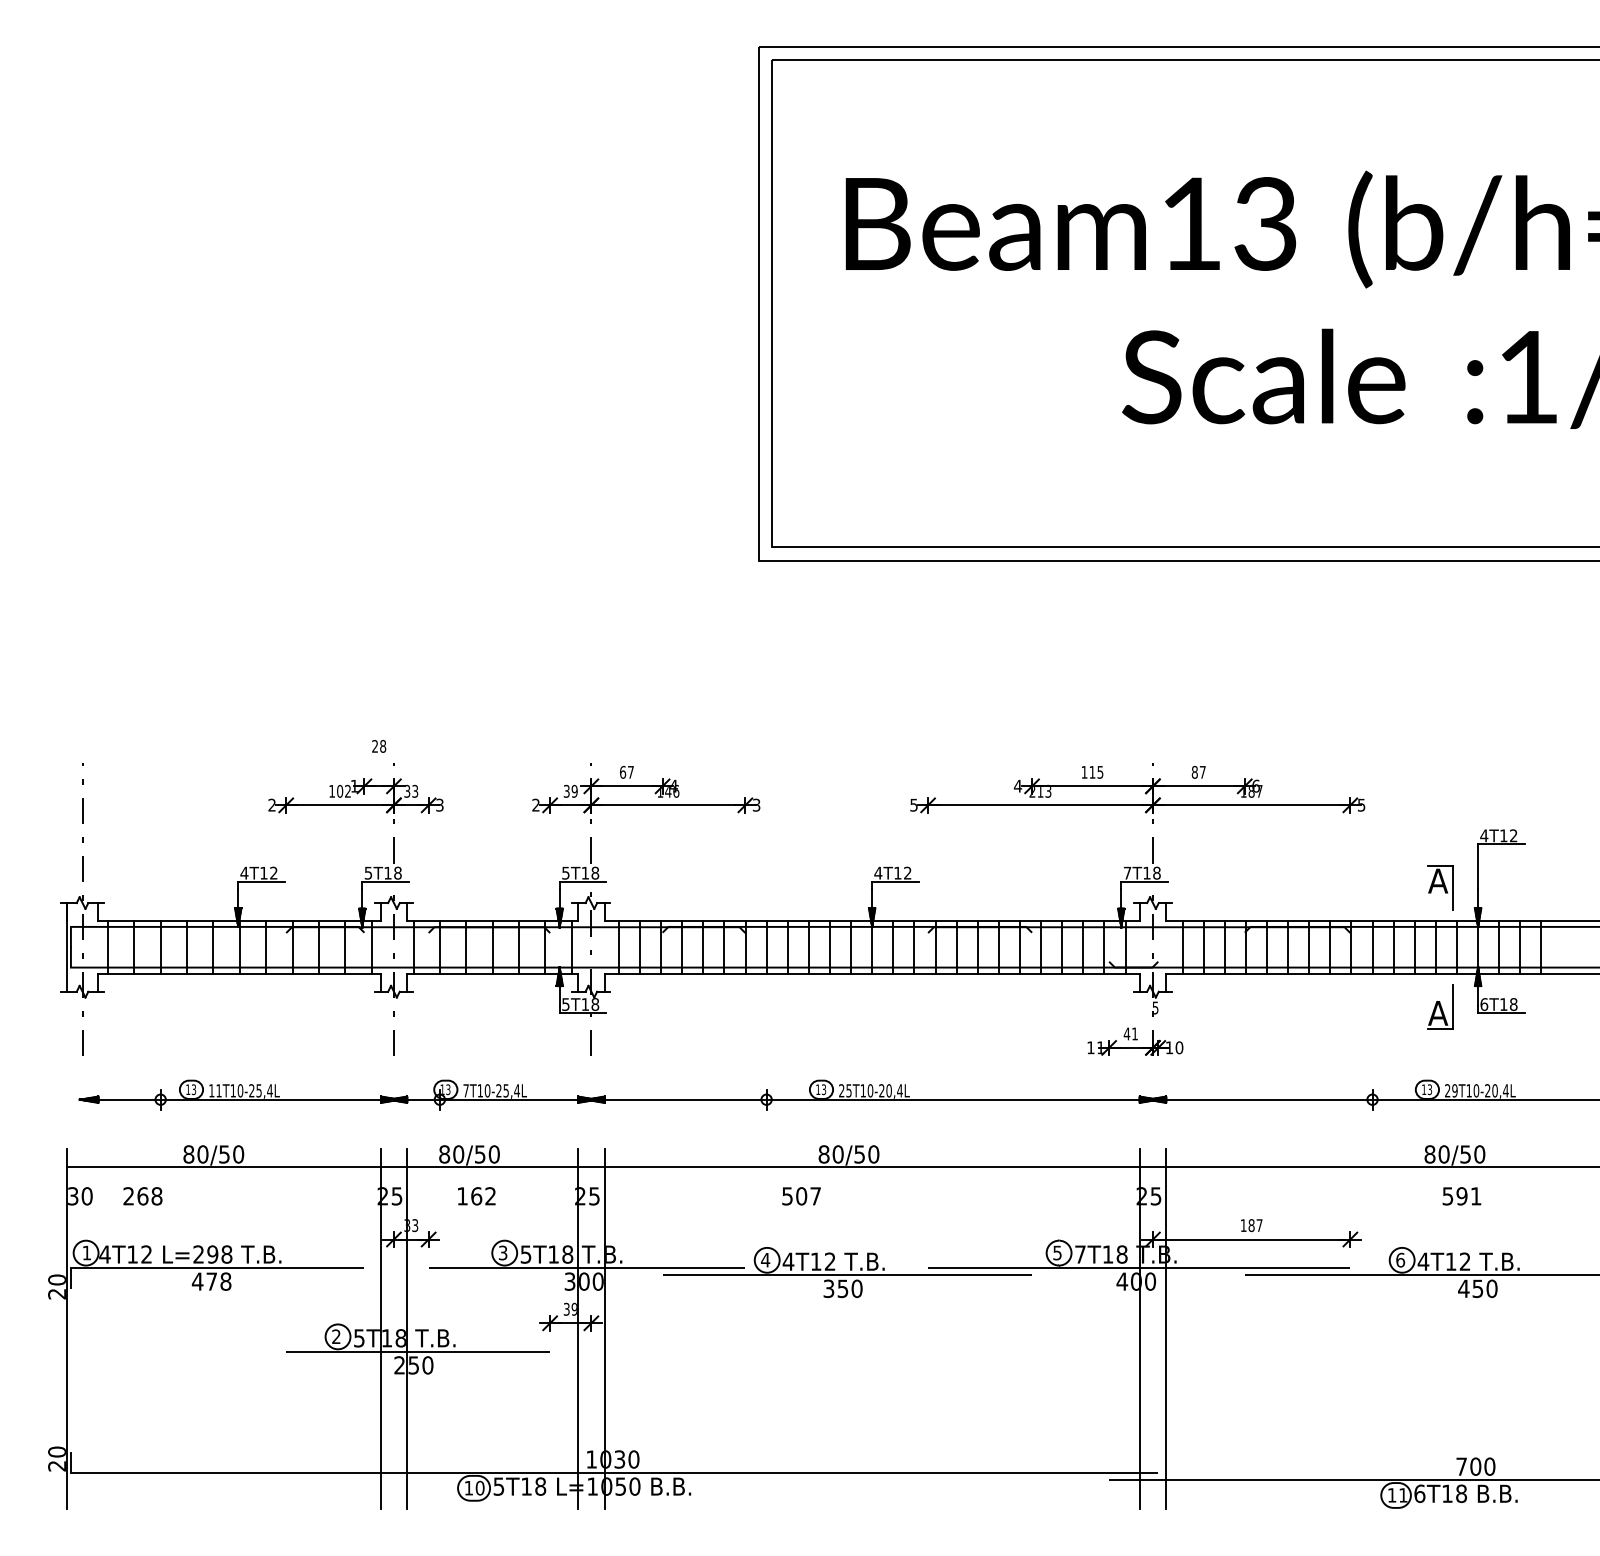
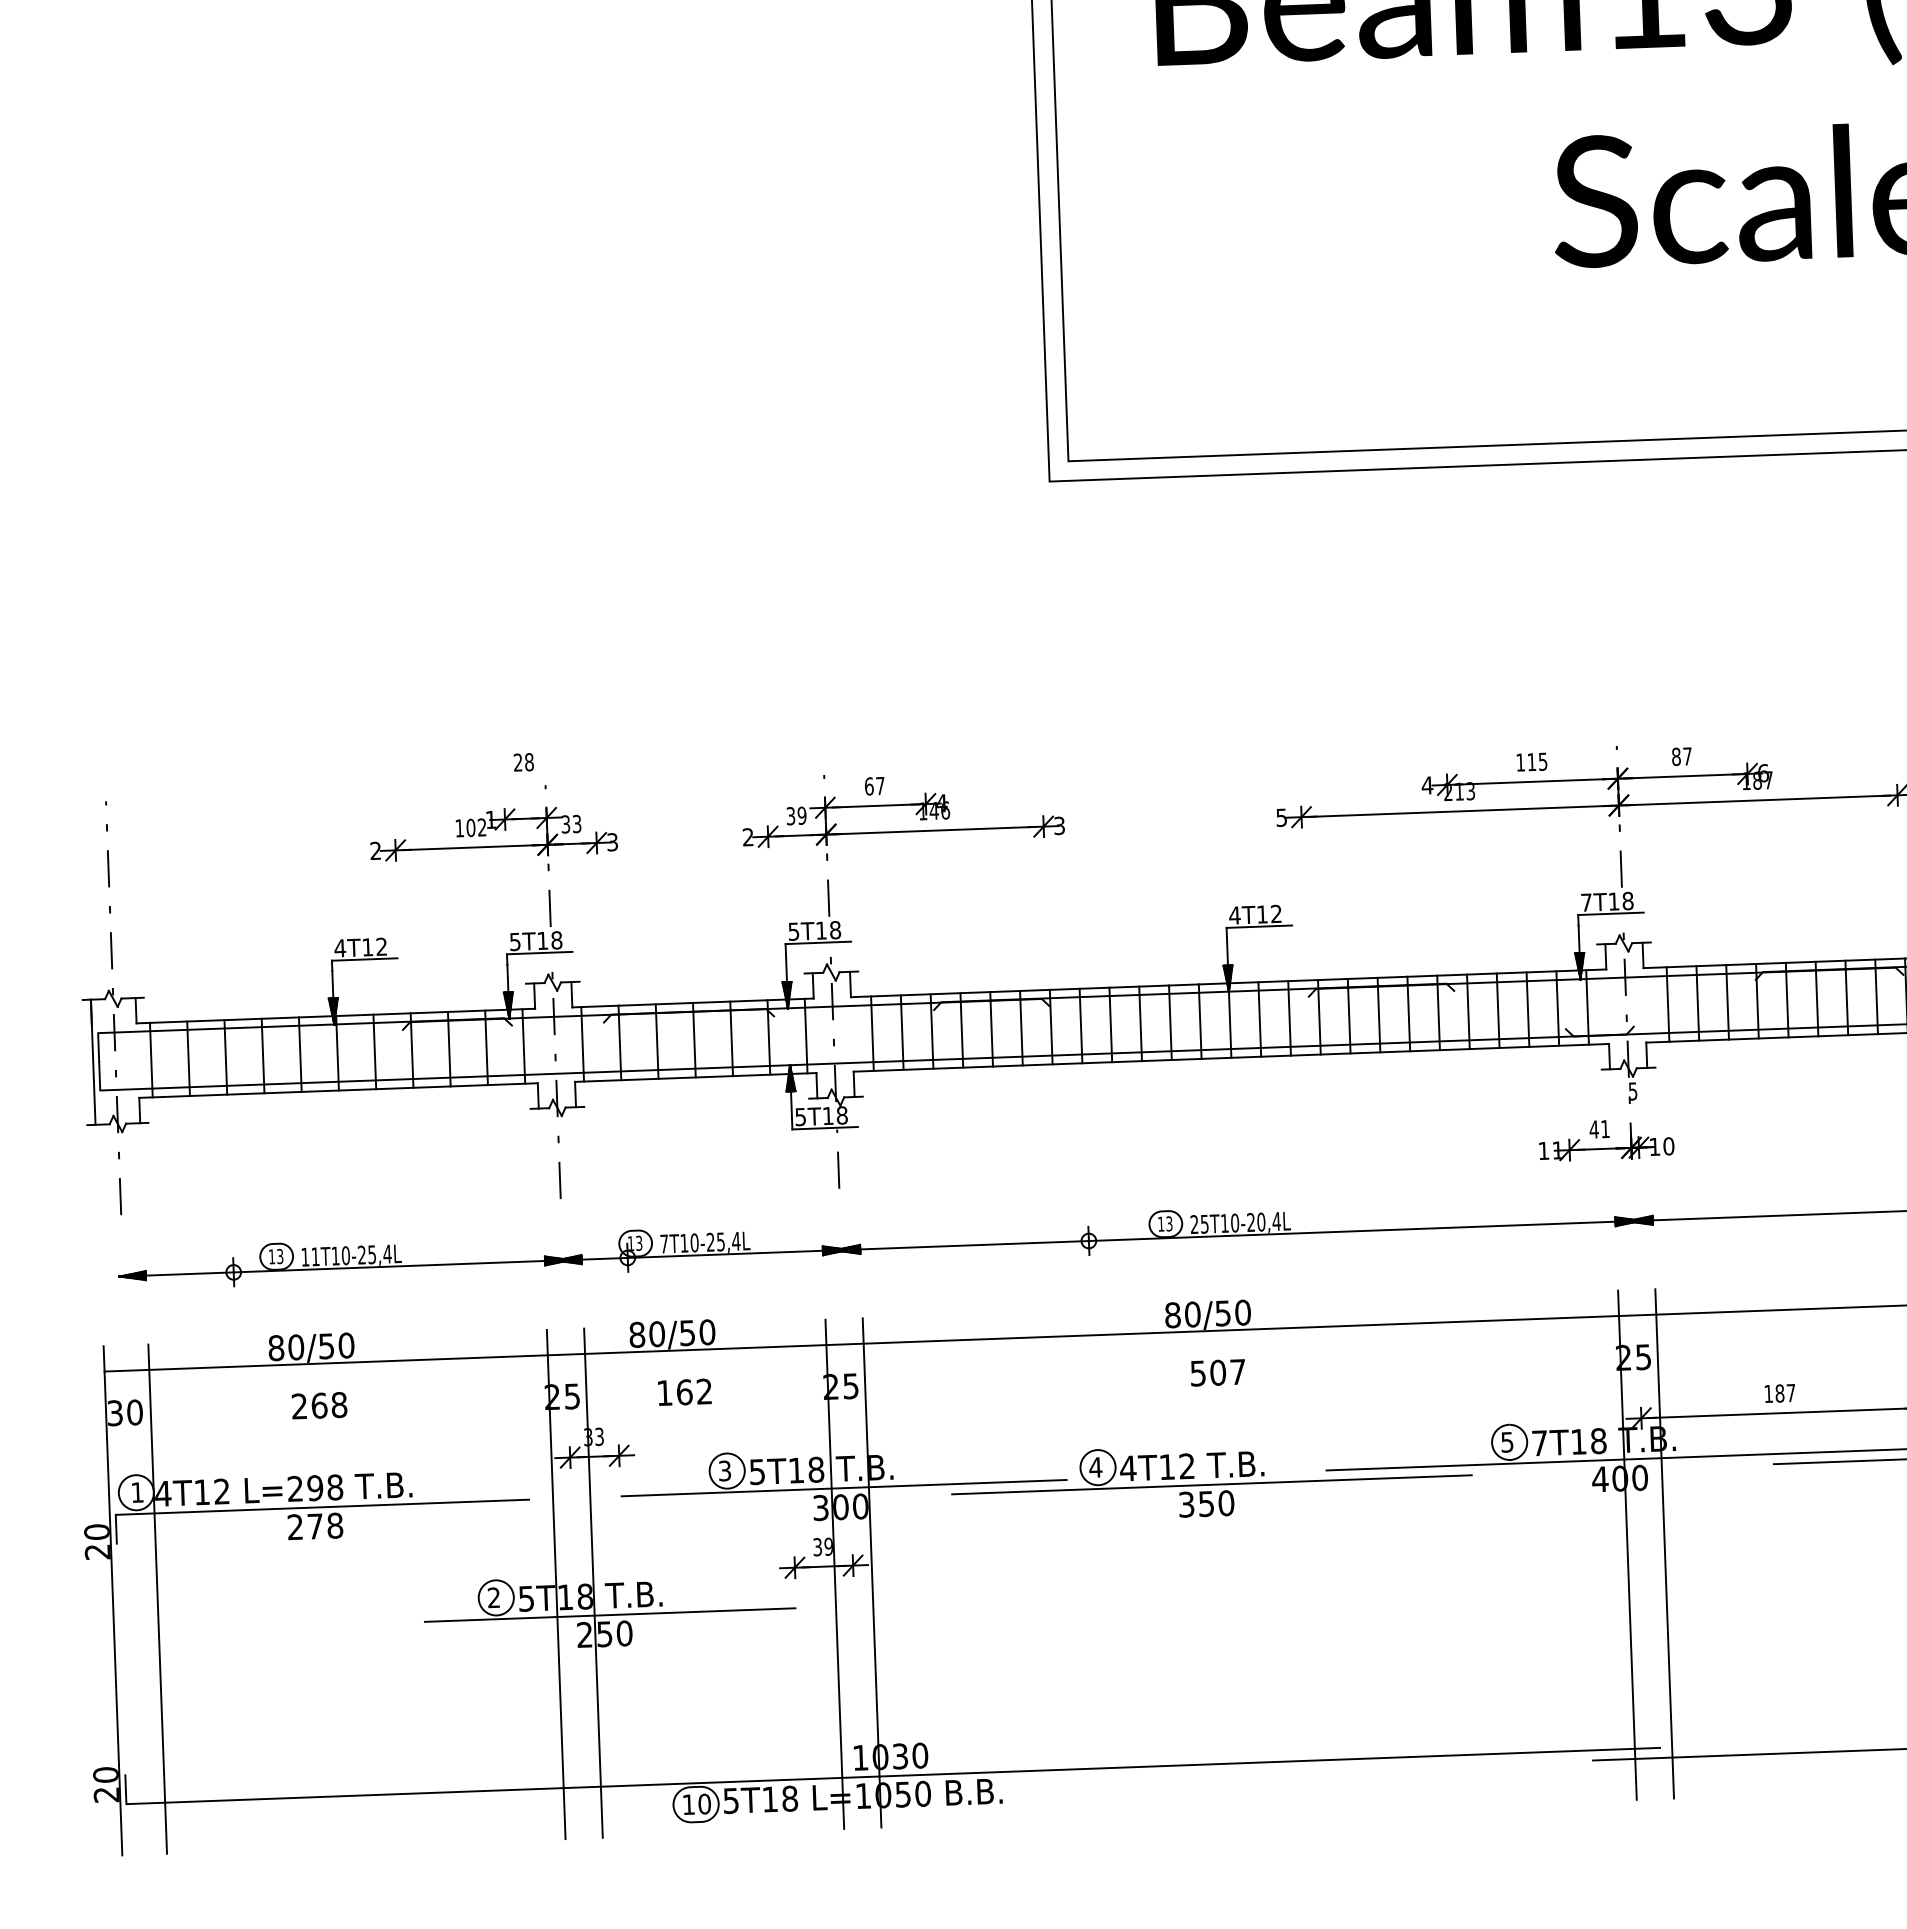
text: (142, 1196) -> (318, 1406), moved
text: (801, 1196) -> (1217, 1373), moved
text: (197, 1281) -> (295, 1527), 478 -> 278
line: (98, 1328) -> (157, 1598), added

